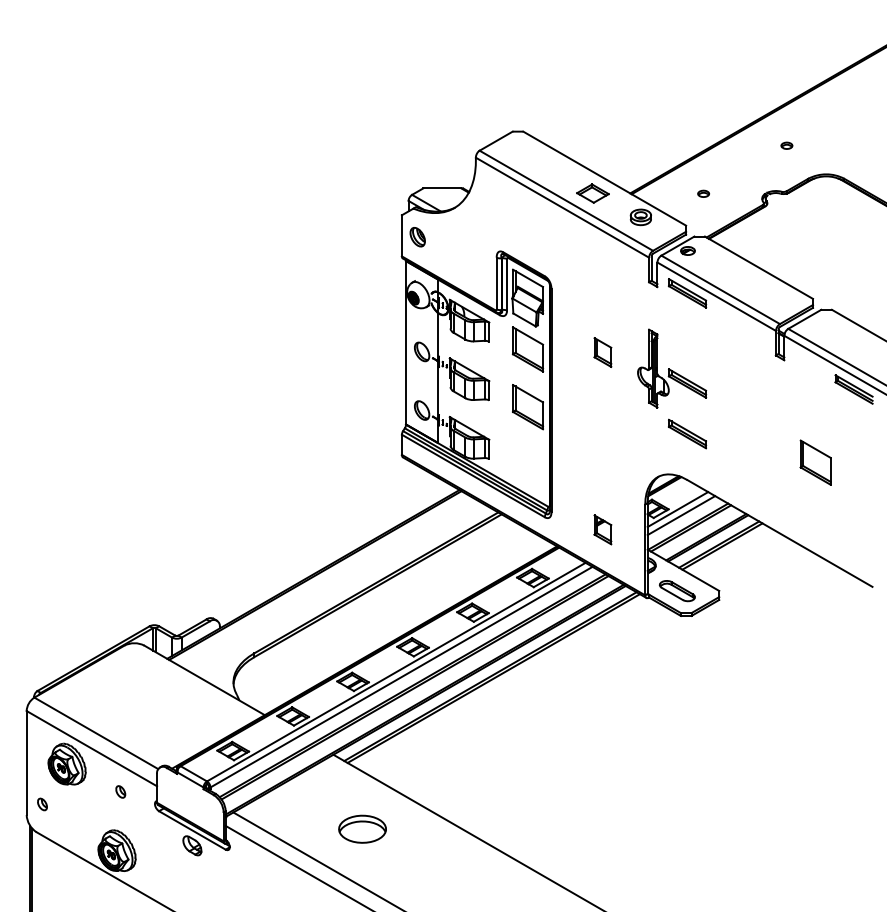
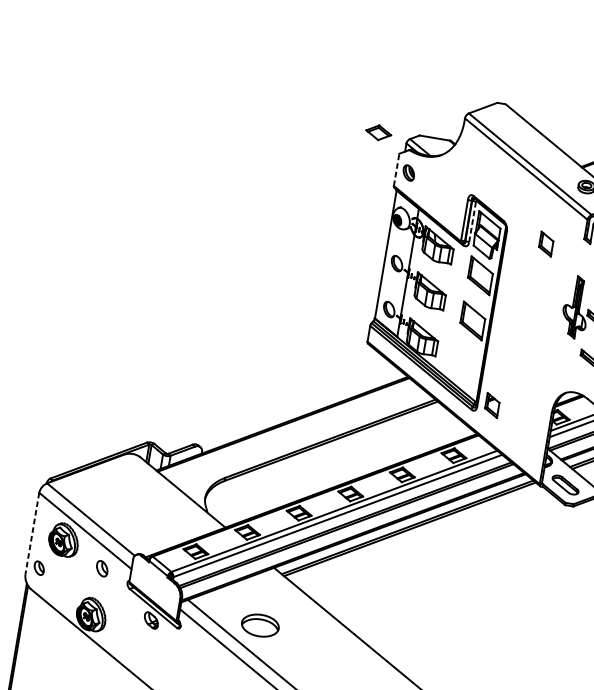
part: (592, 193) -> (378, 132), moved
line: (401, 235) -> (396, 169), solid -> dashed
line: (507, 284) -> (472, 222), solid -> dashed
part: (602, 352) -> (545, 244), moved
part: (602, 529) -> (492, 405), moved
line: (26, 763) -> (32, 533), solid -> dashed
part: (120, 791) -> (102, 568), size x1.6
part: (42, 804) -> (39, 568), size x1.4
part: (362, 828) -> (260, 625), moved

